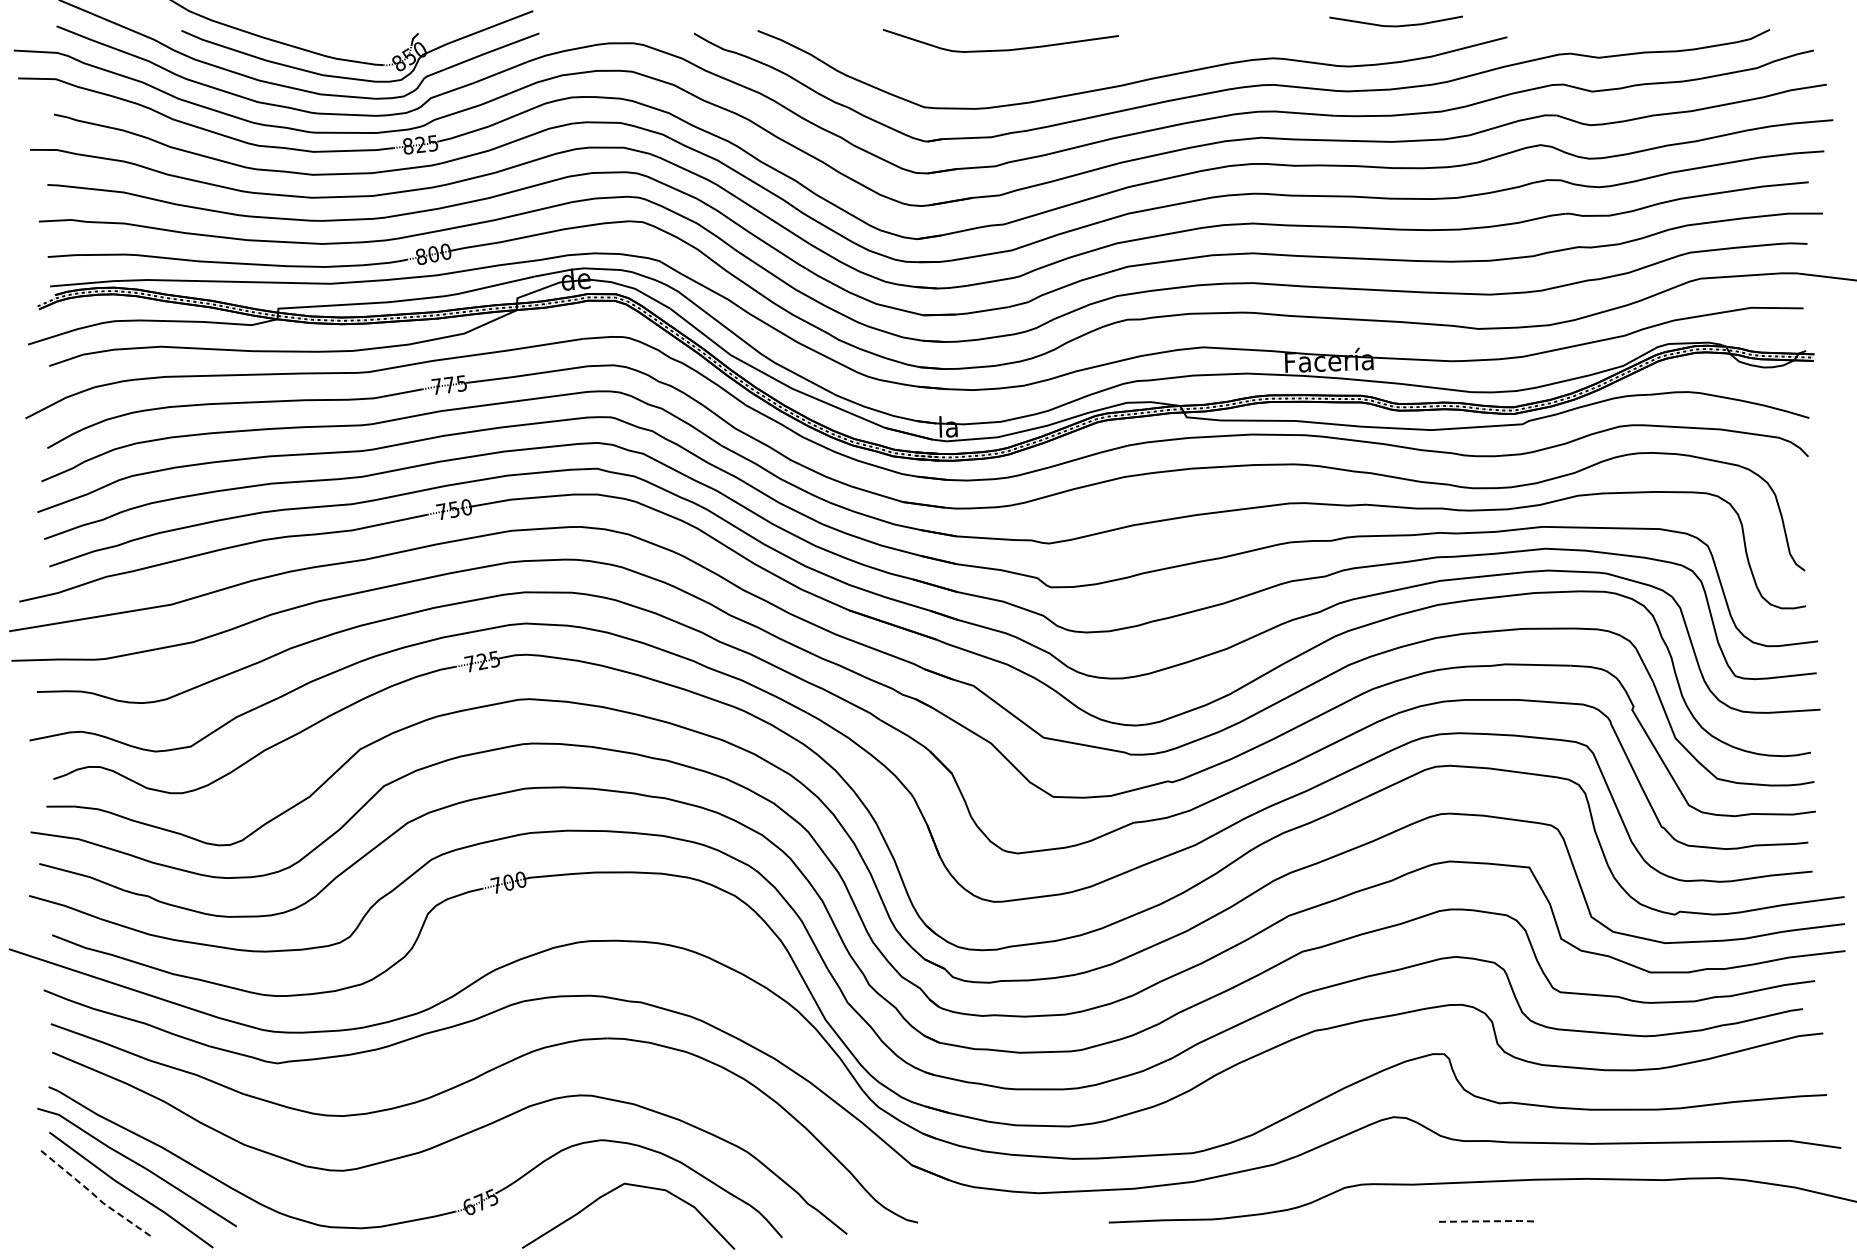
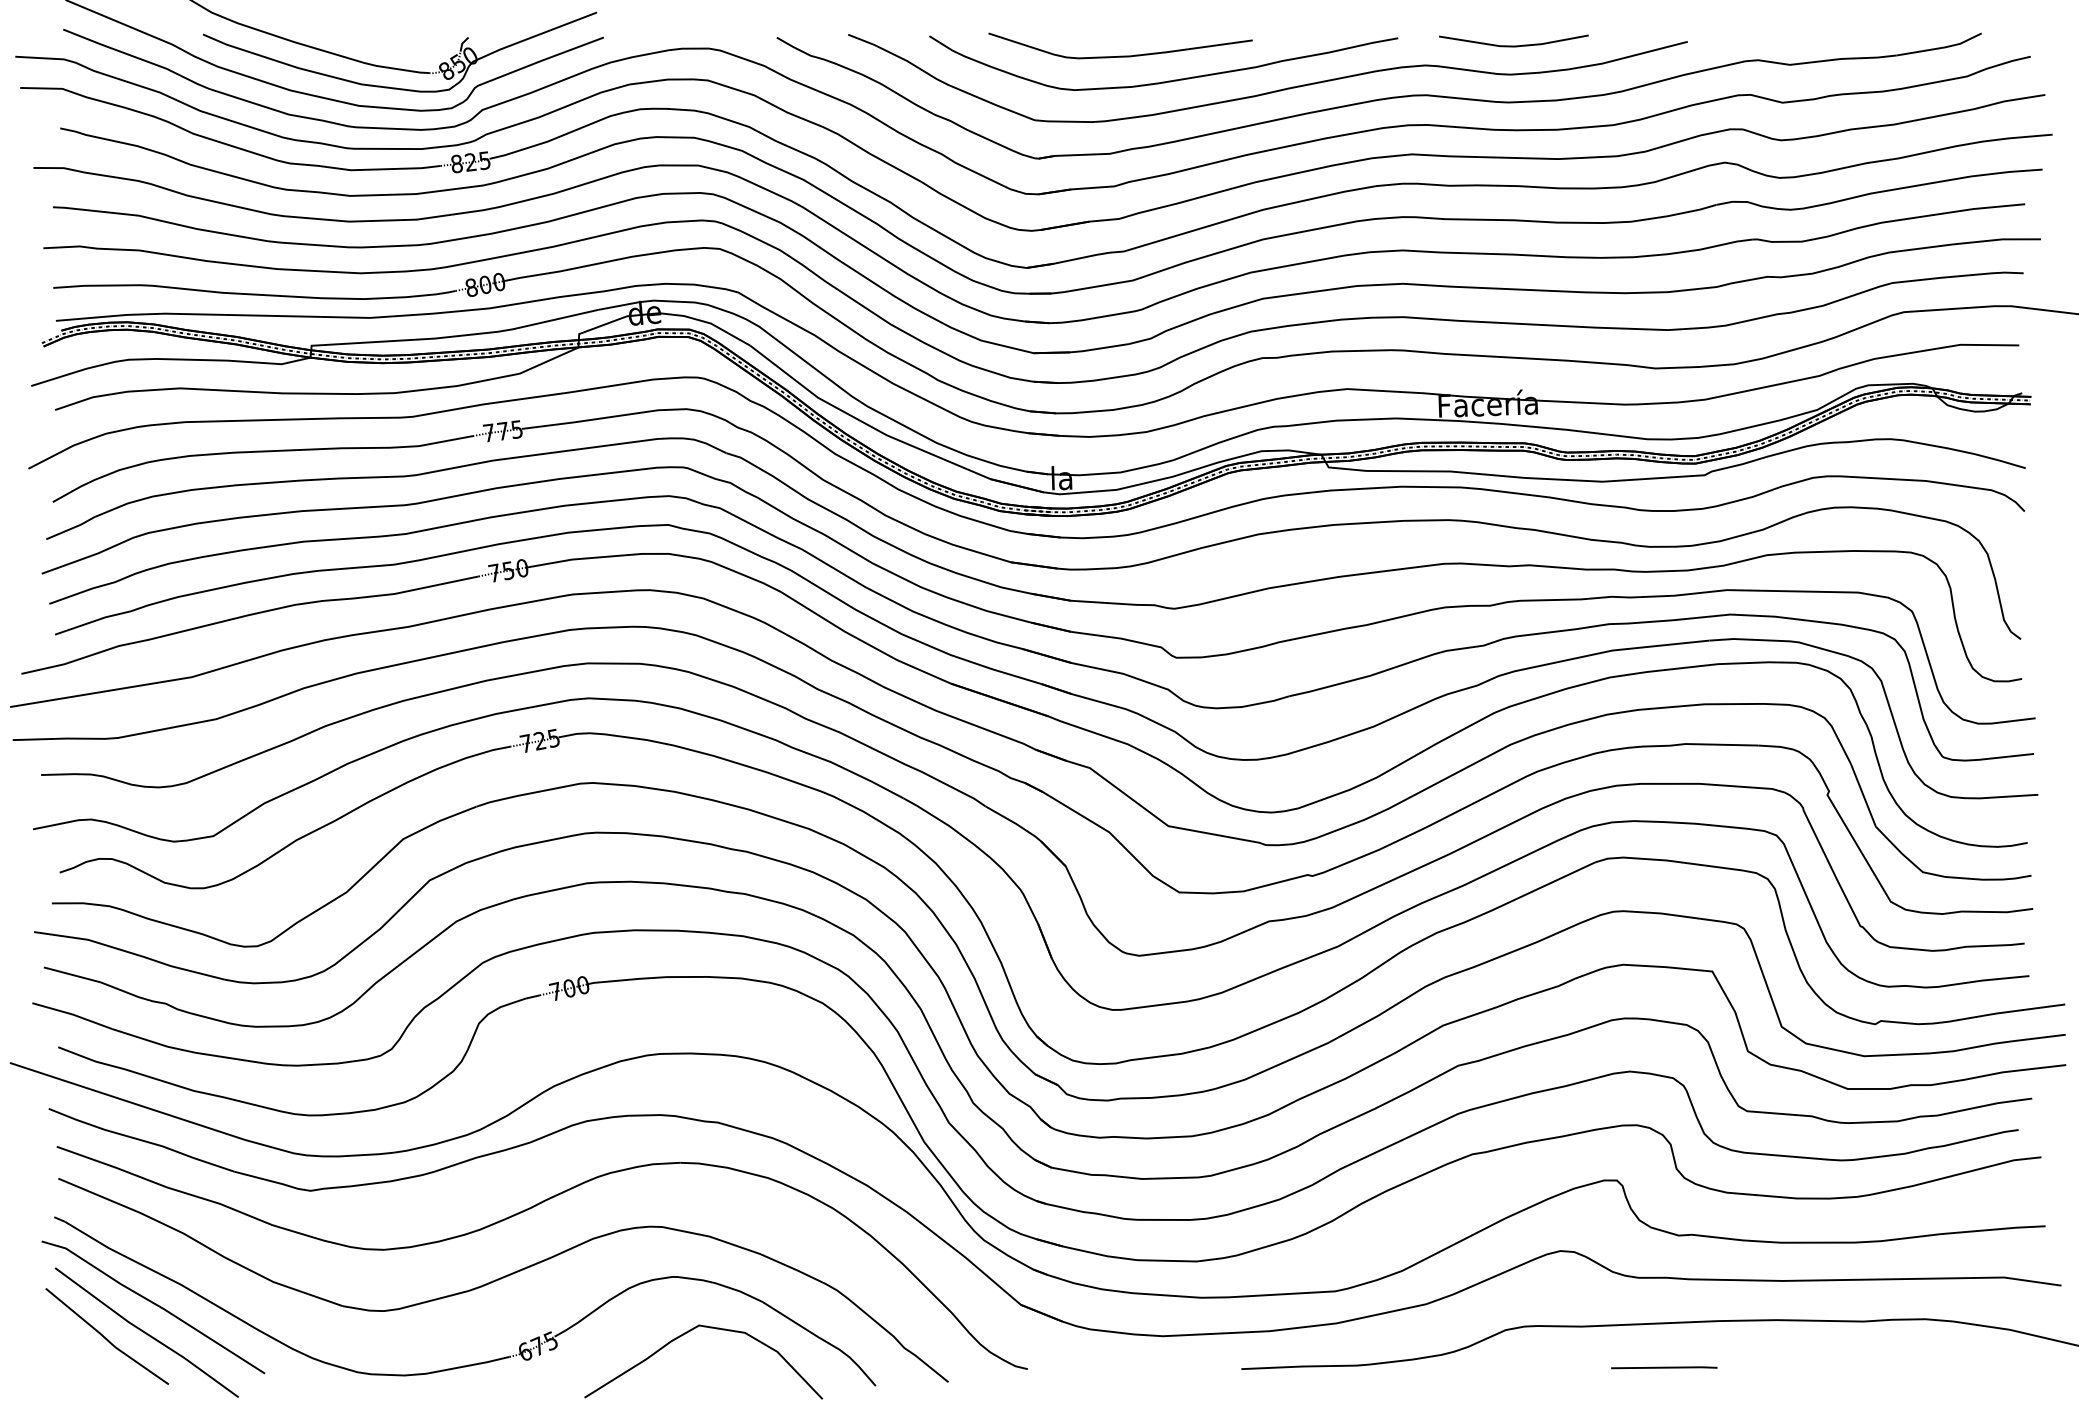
line: (1395, 25) -> (1513, 45), moved
curve: (1044, 71) -> (1169, 80), added
line: (94, 1195) -> (105, 1338), dashed -> solid
line: (1487, 1221) -> (1665, 1367), dashed -> solid

